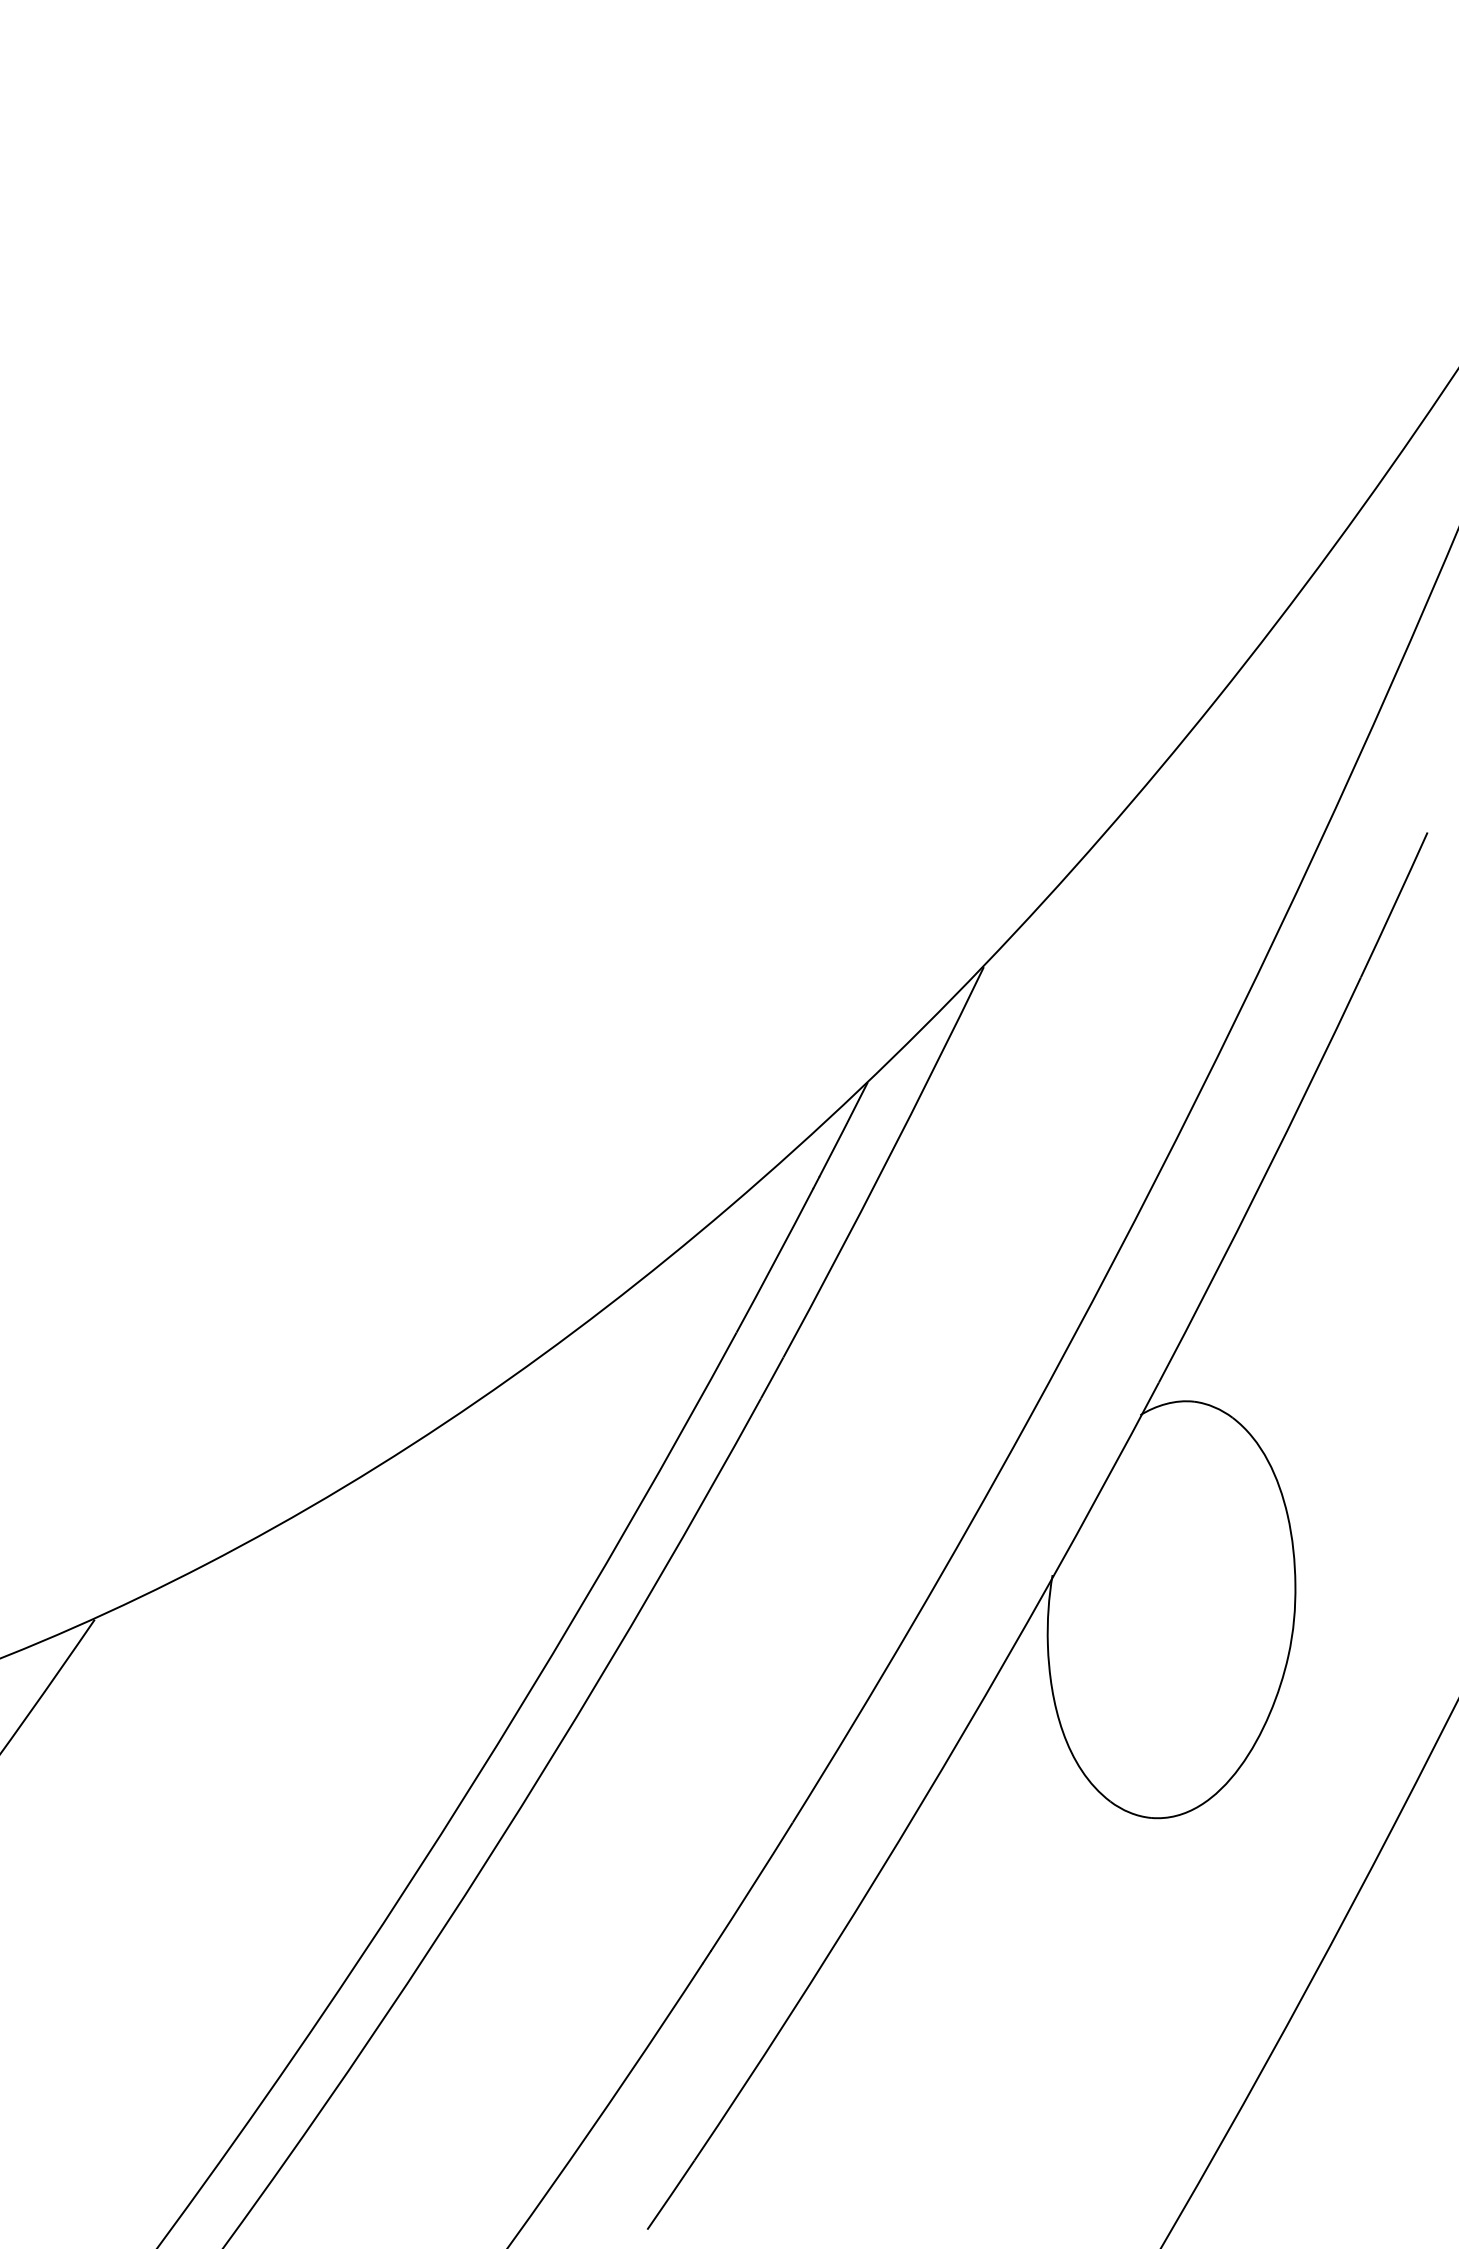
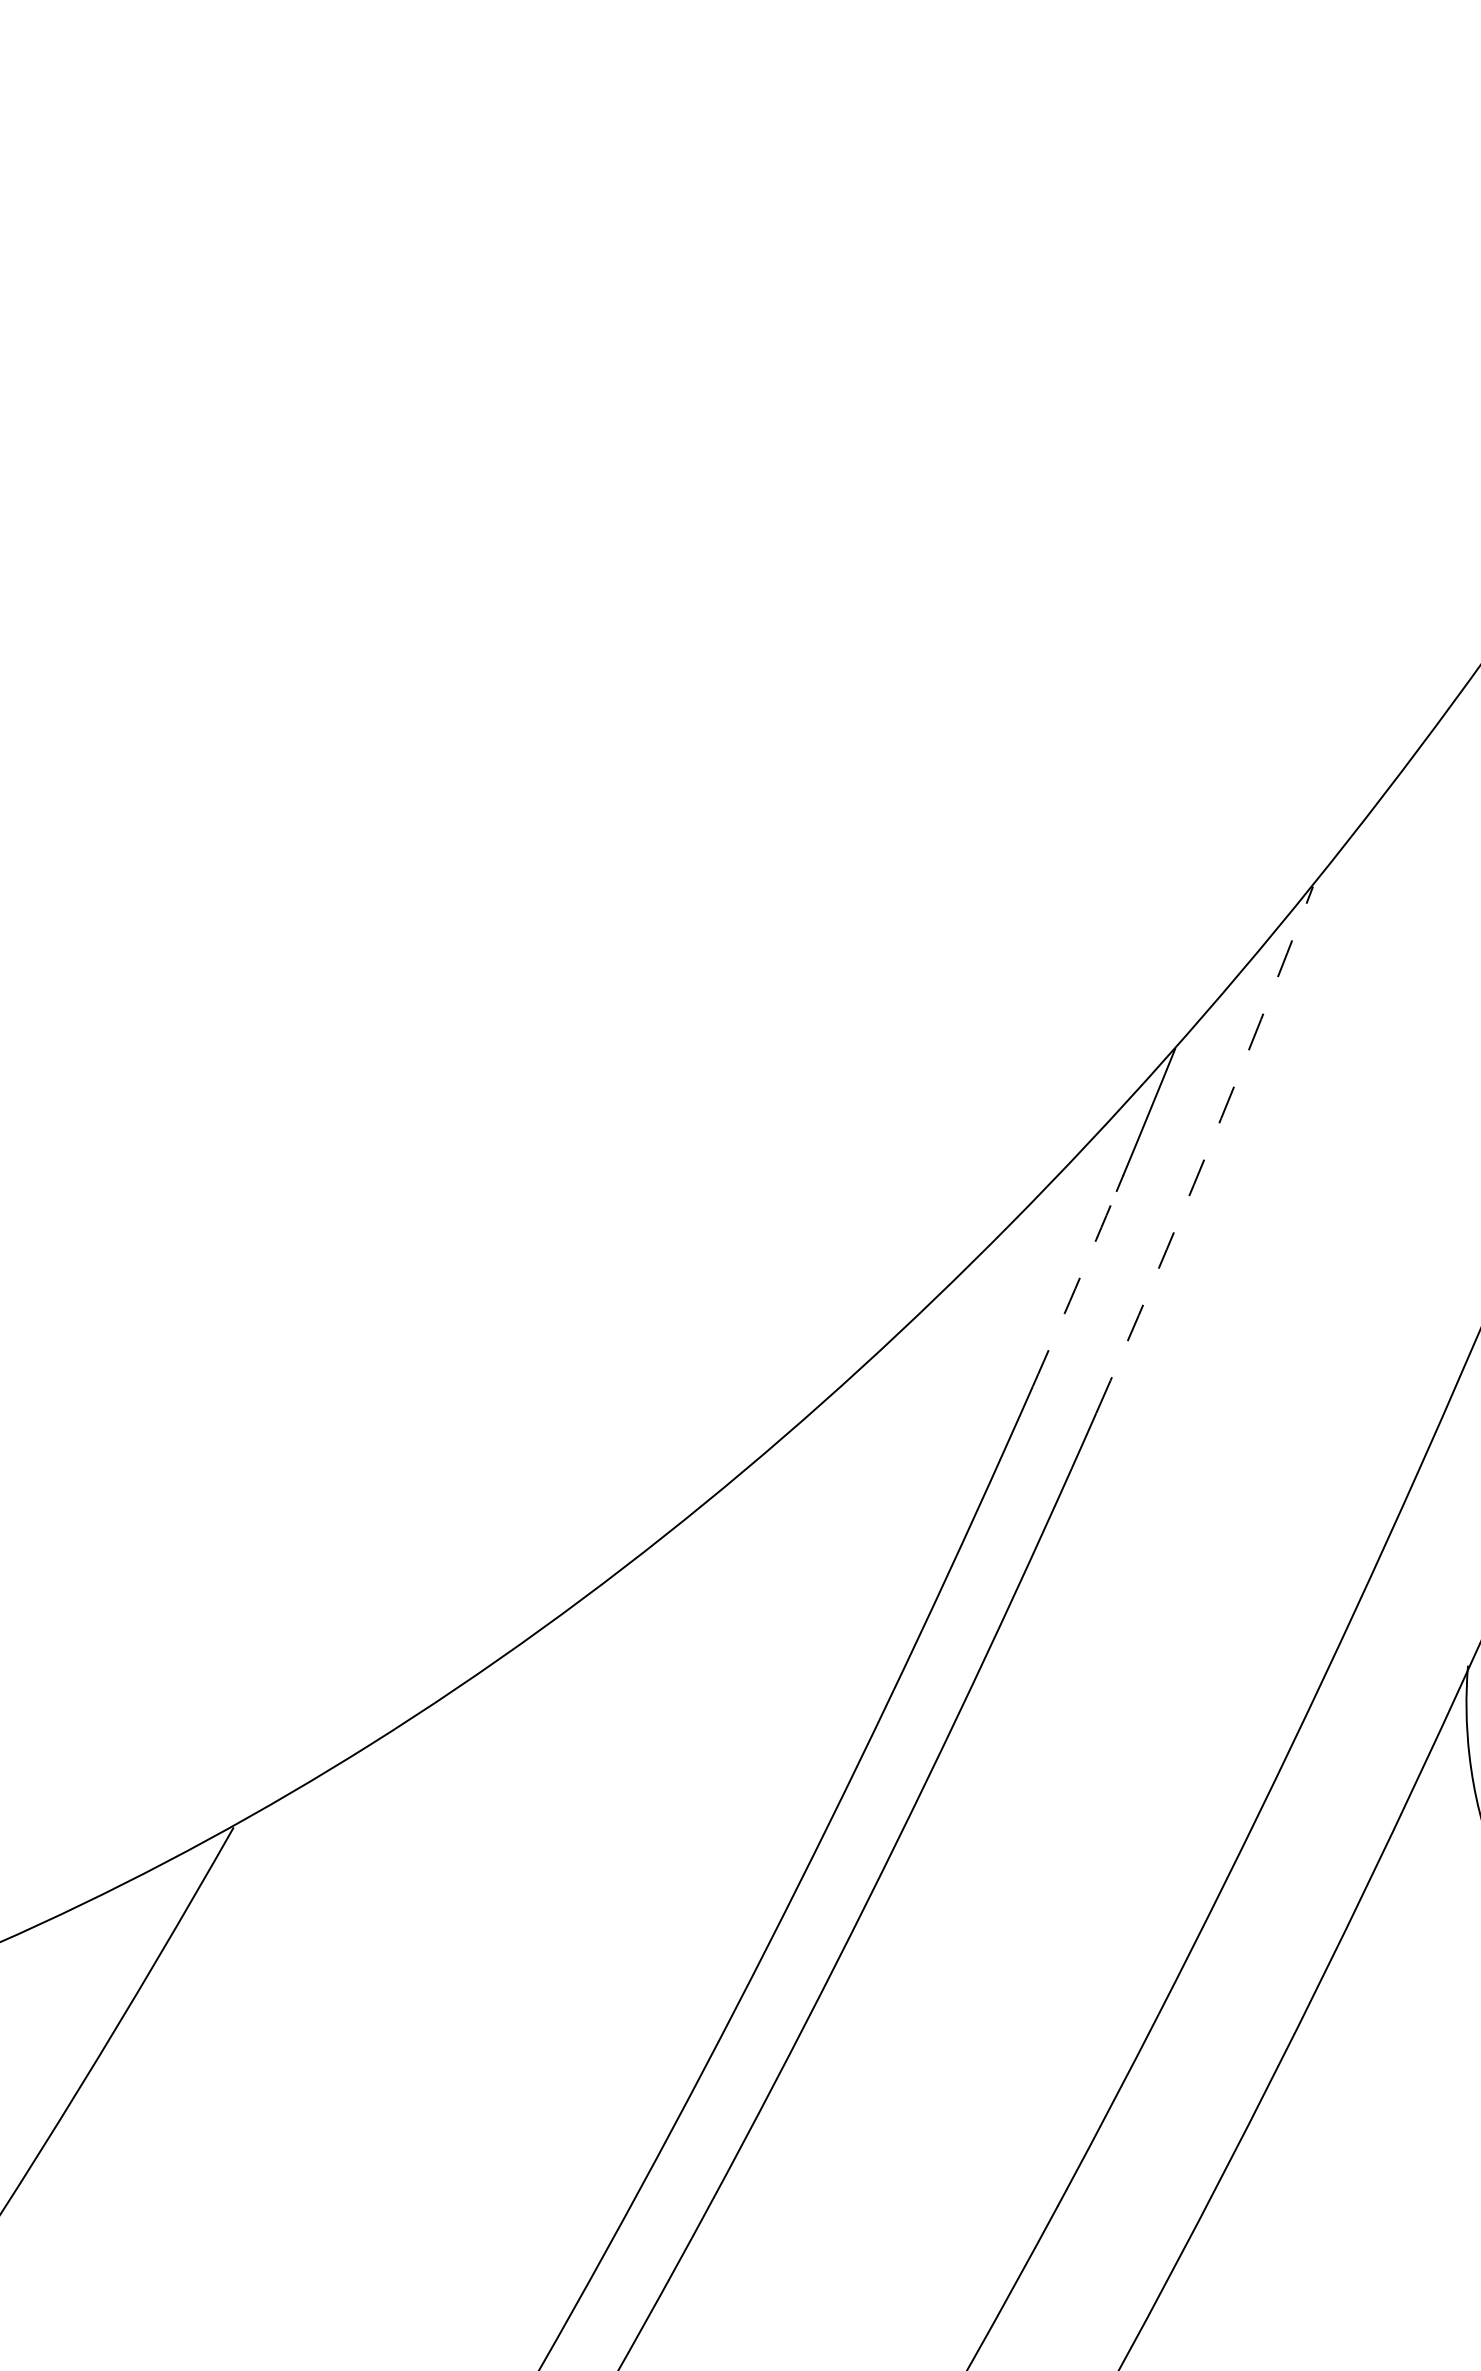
arc: (885, 1163) -> (1207, 1151), solid -> dashed
arc: (775, 1260) -> (1075, 1288), solid -> dashed

